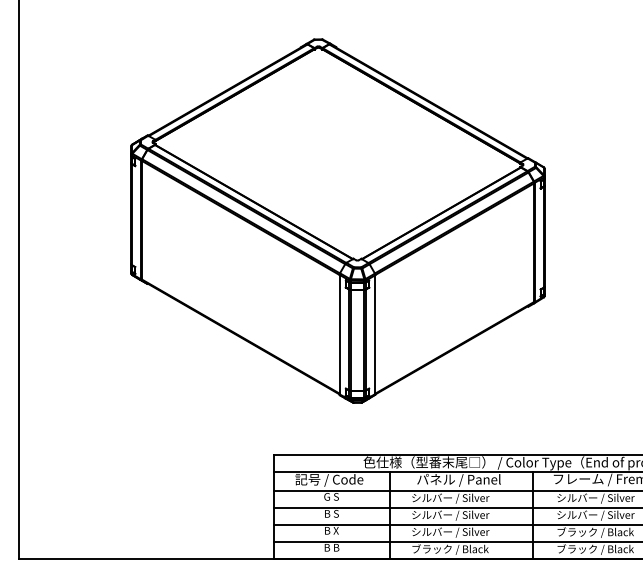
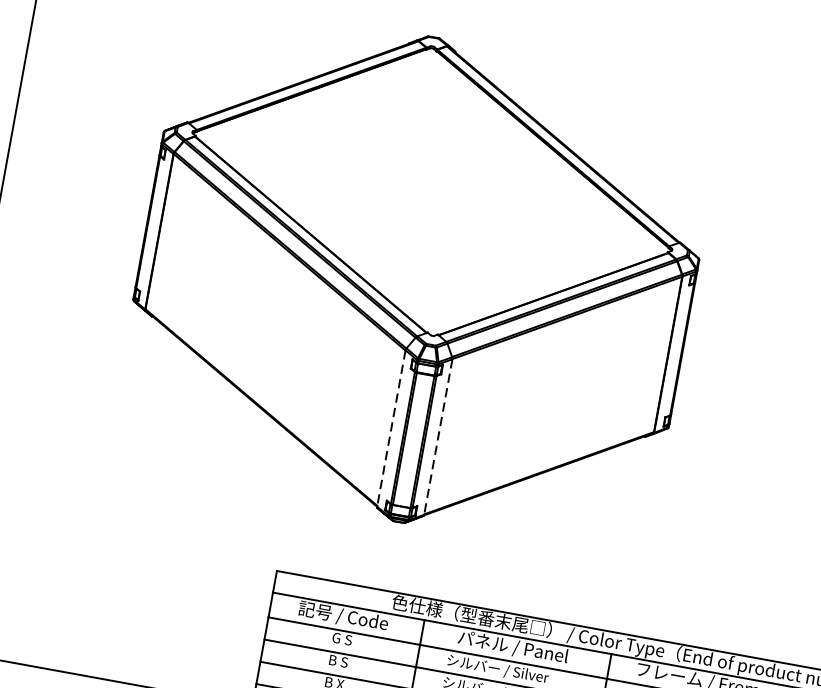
line: (339, 334) -> (391, 428), solid -> dashed
line: (375, 335) -> (438, 438), solid -> dashed

